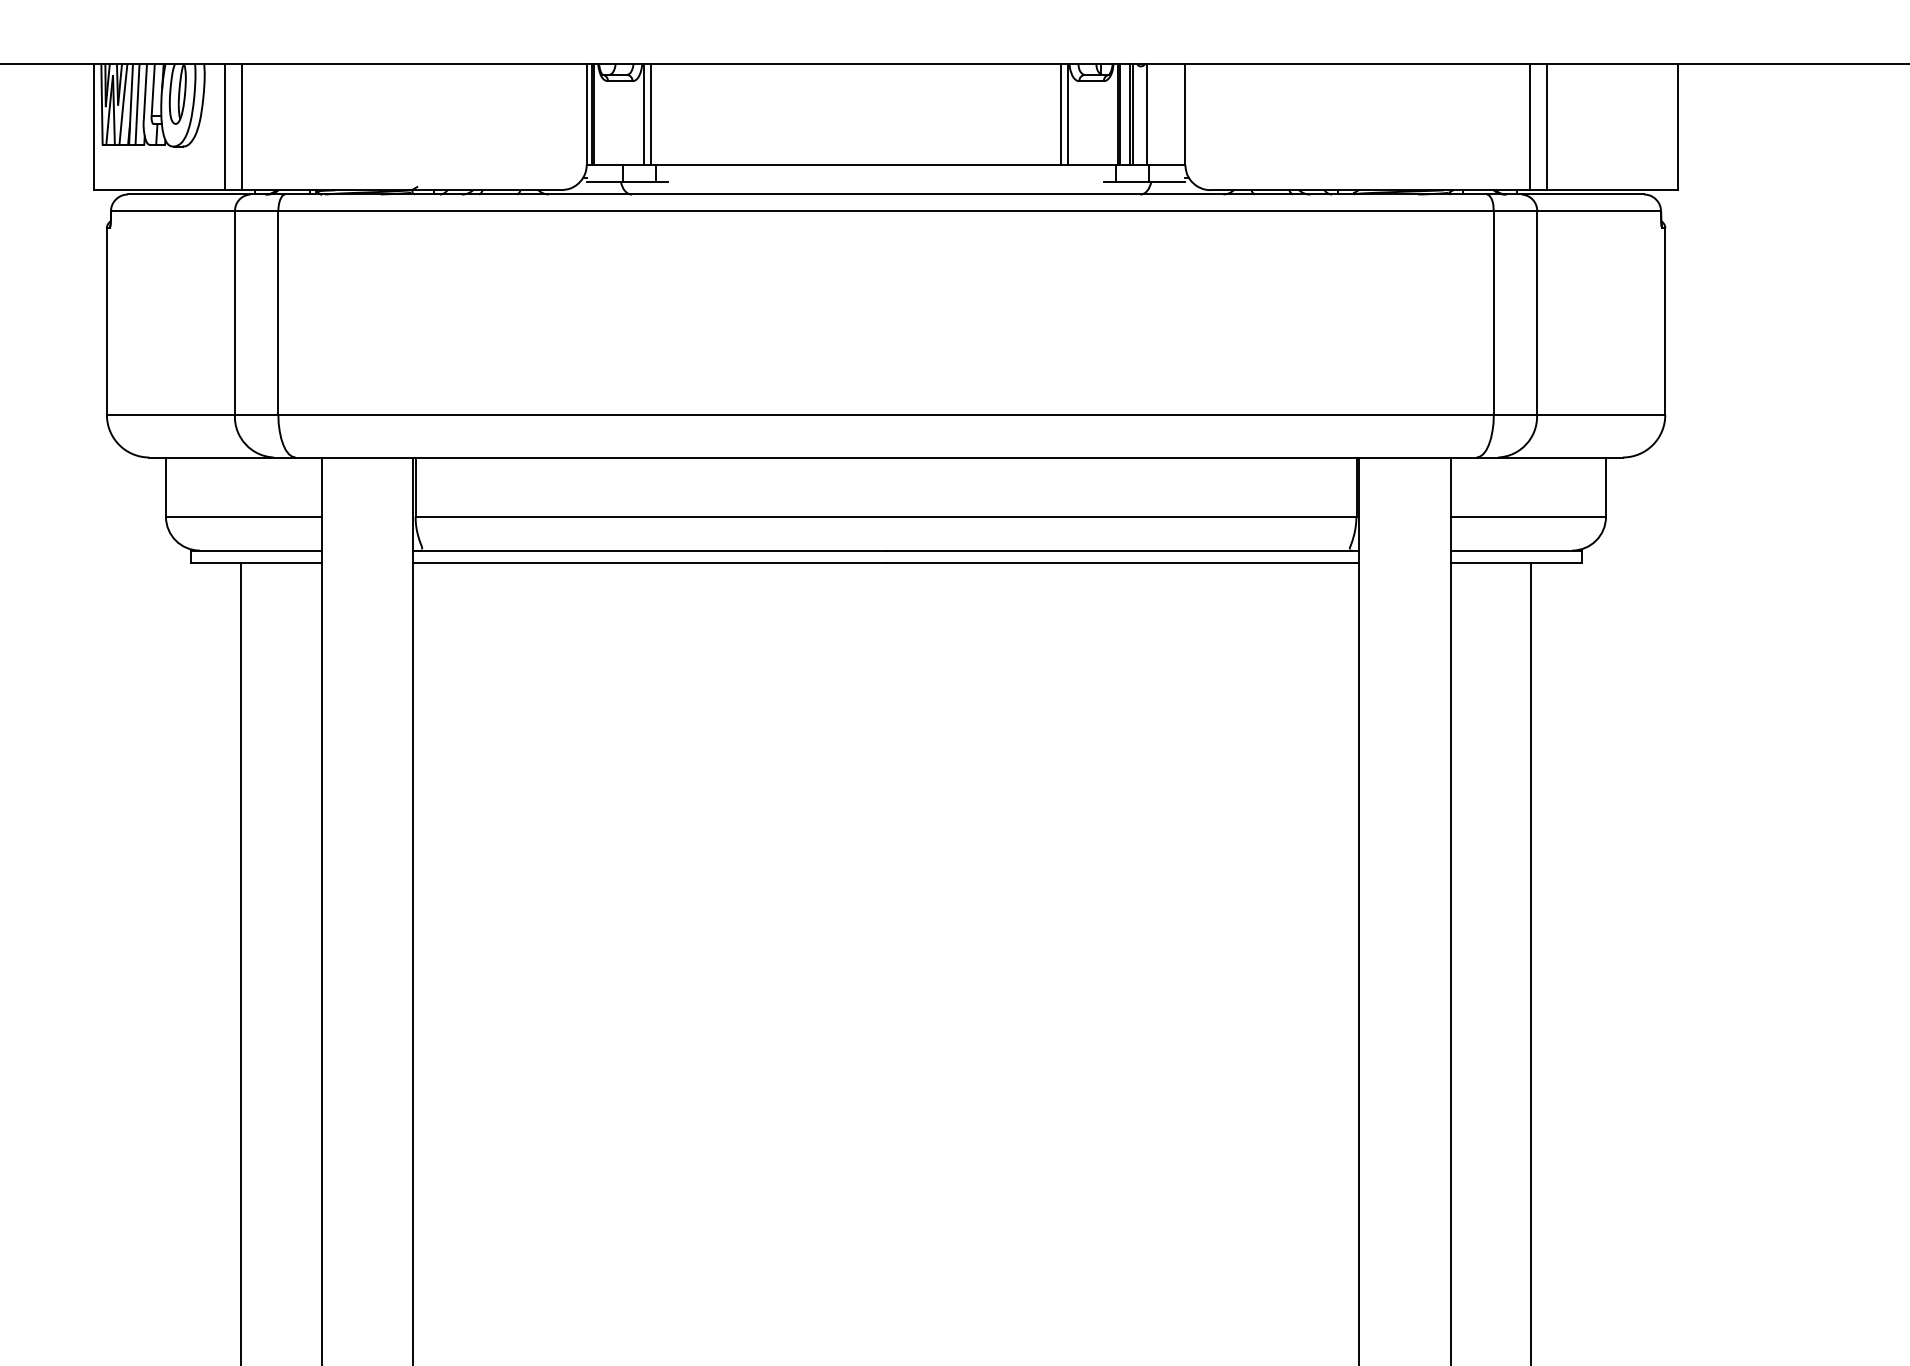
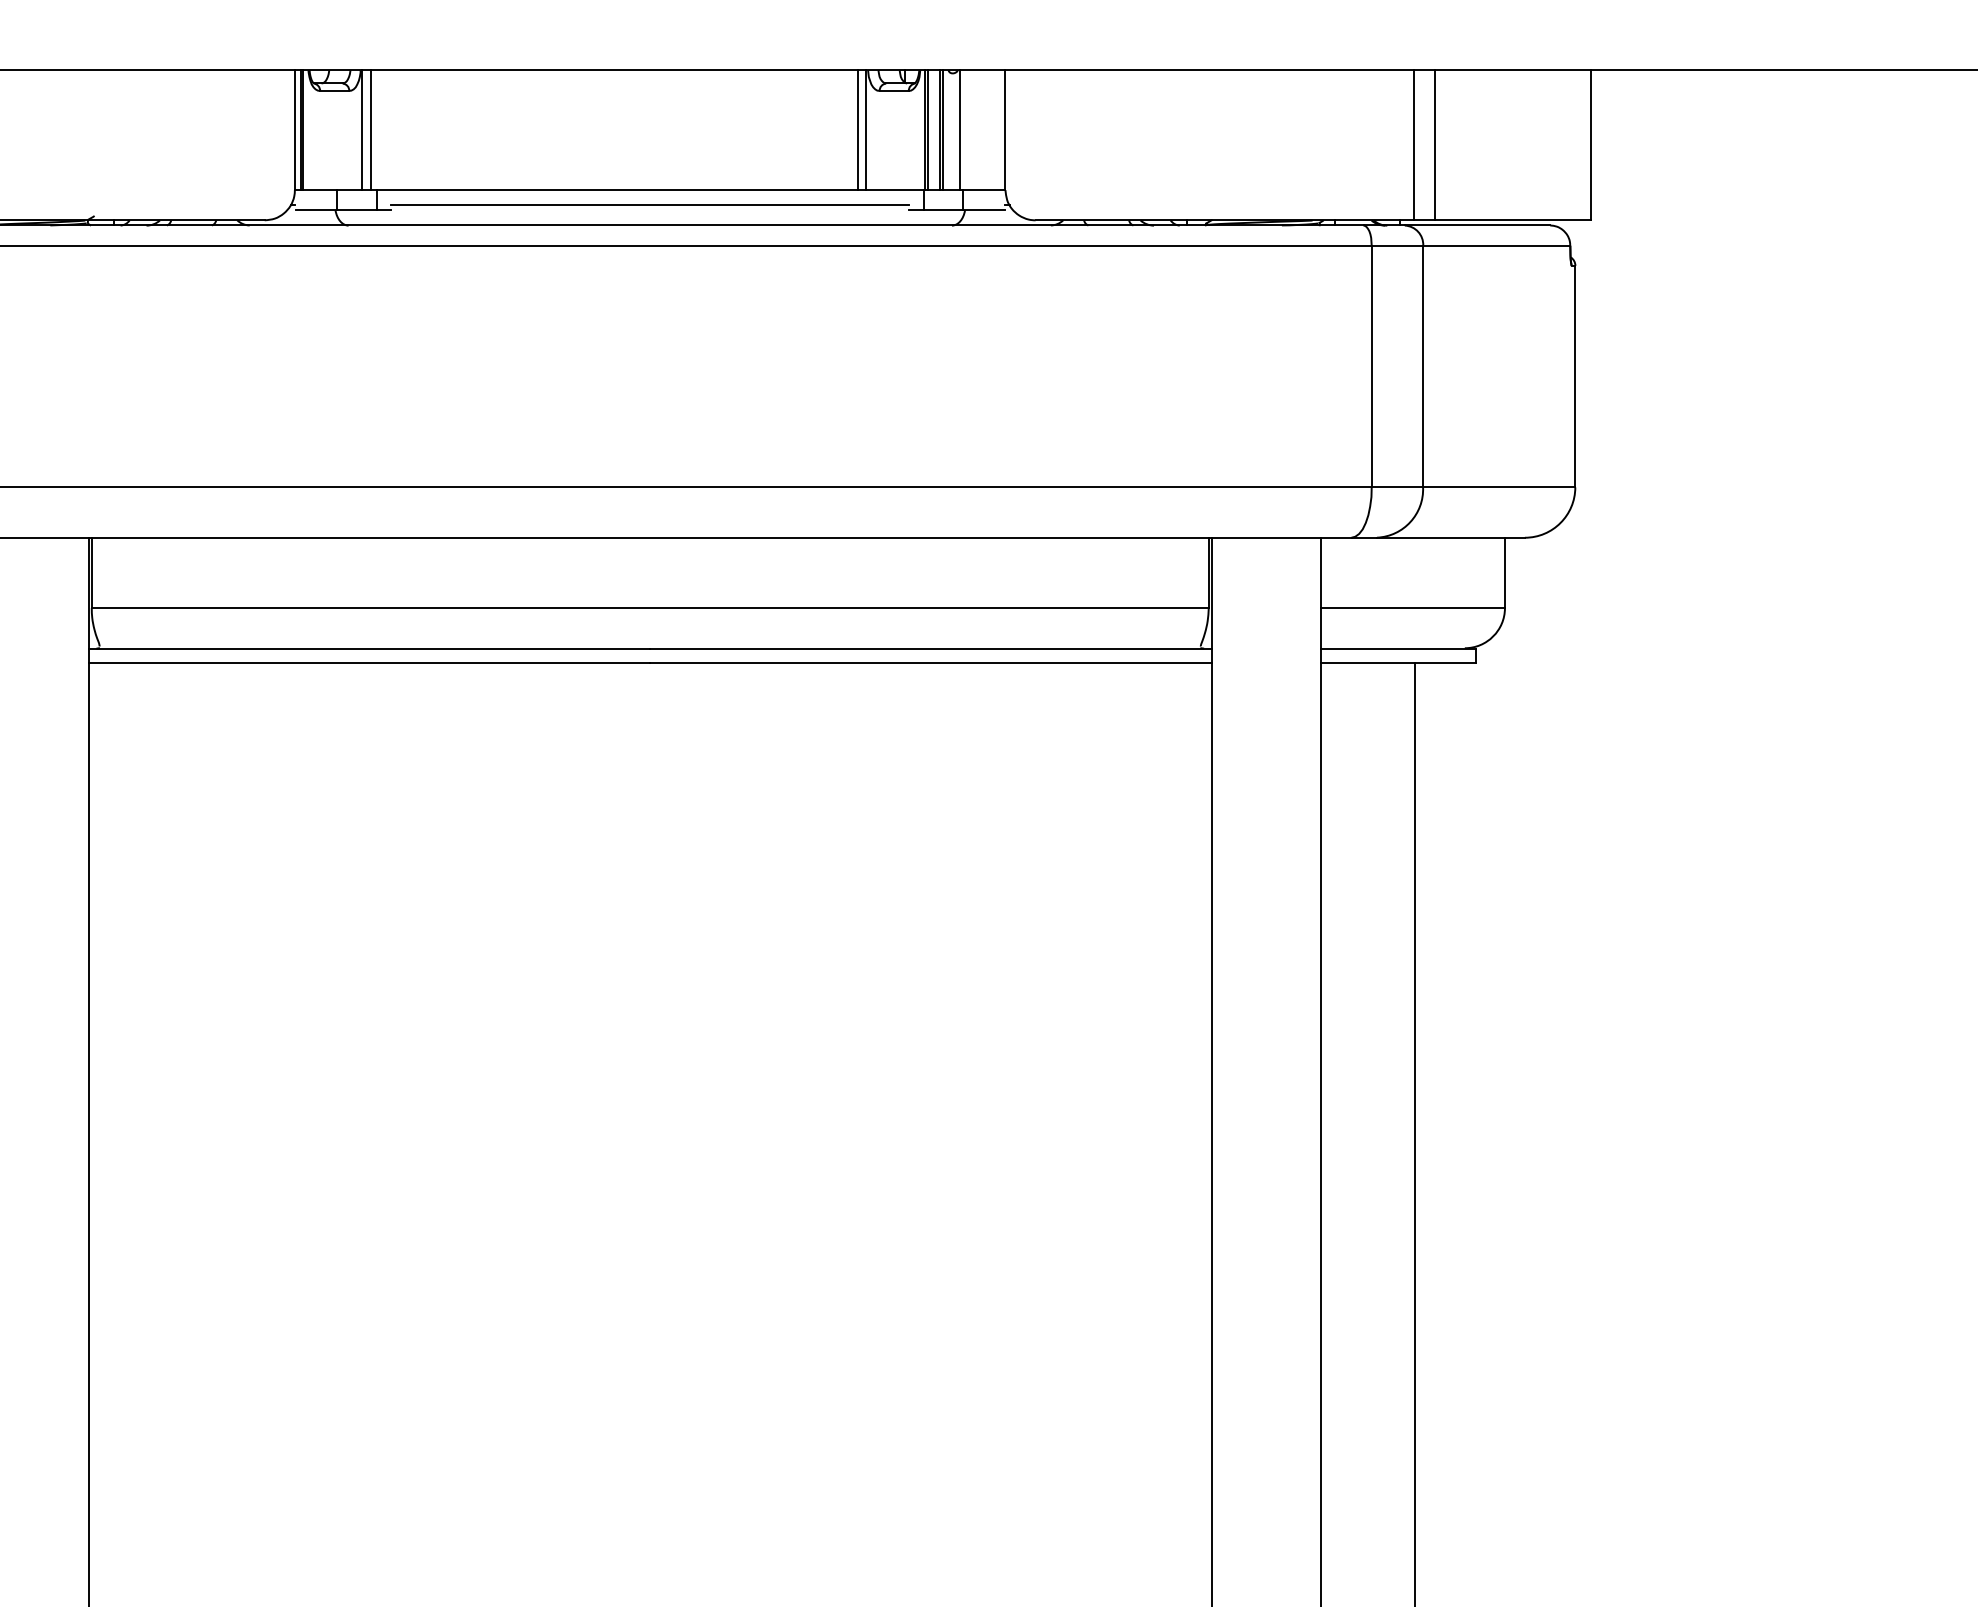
line: (885, 177) -> (649, 205), added

